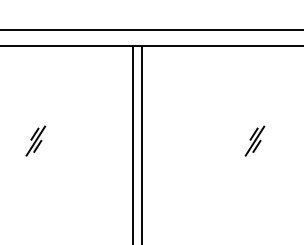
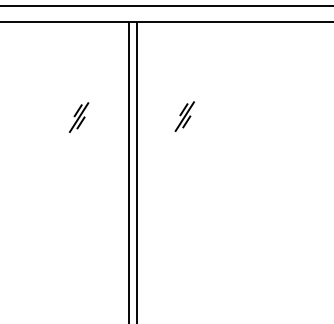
part: (35, 140) -> (78, 117), moved
part: (254, 140) -> (184, 116), moved

